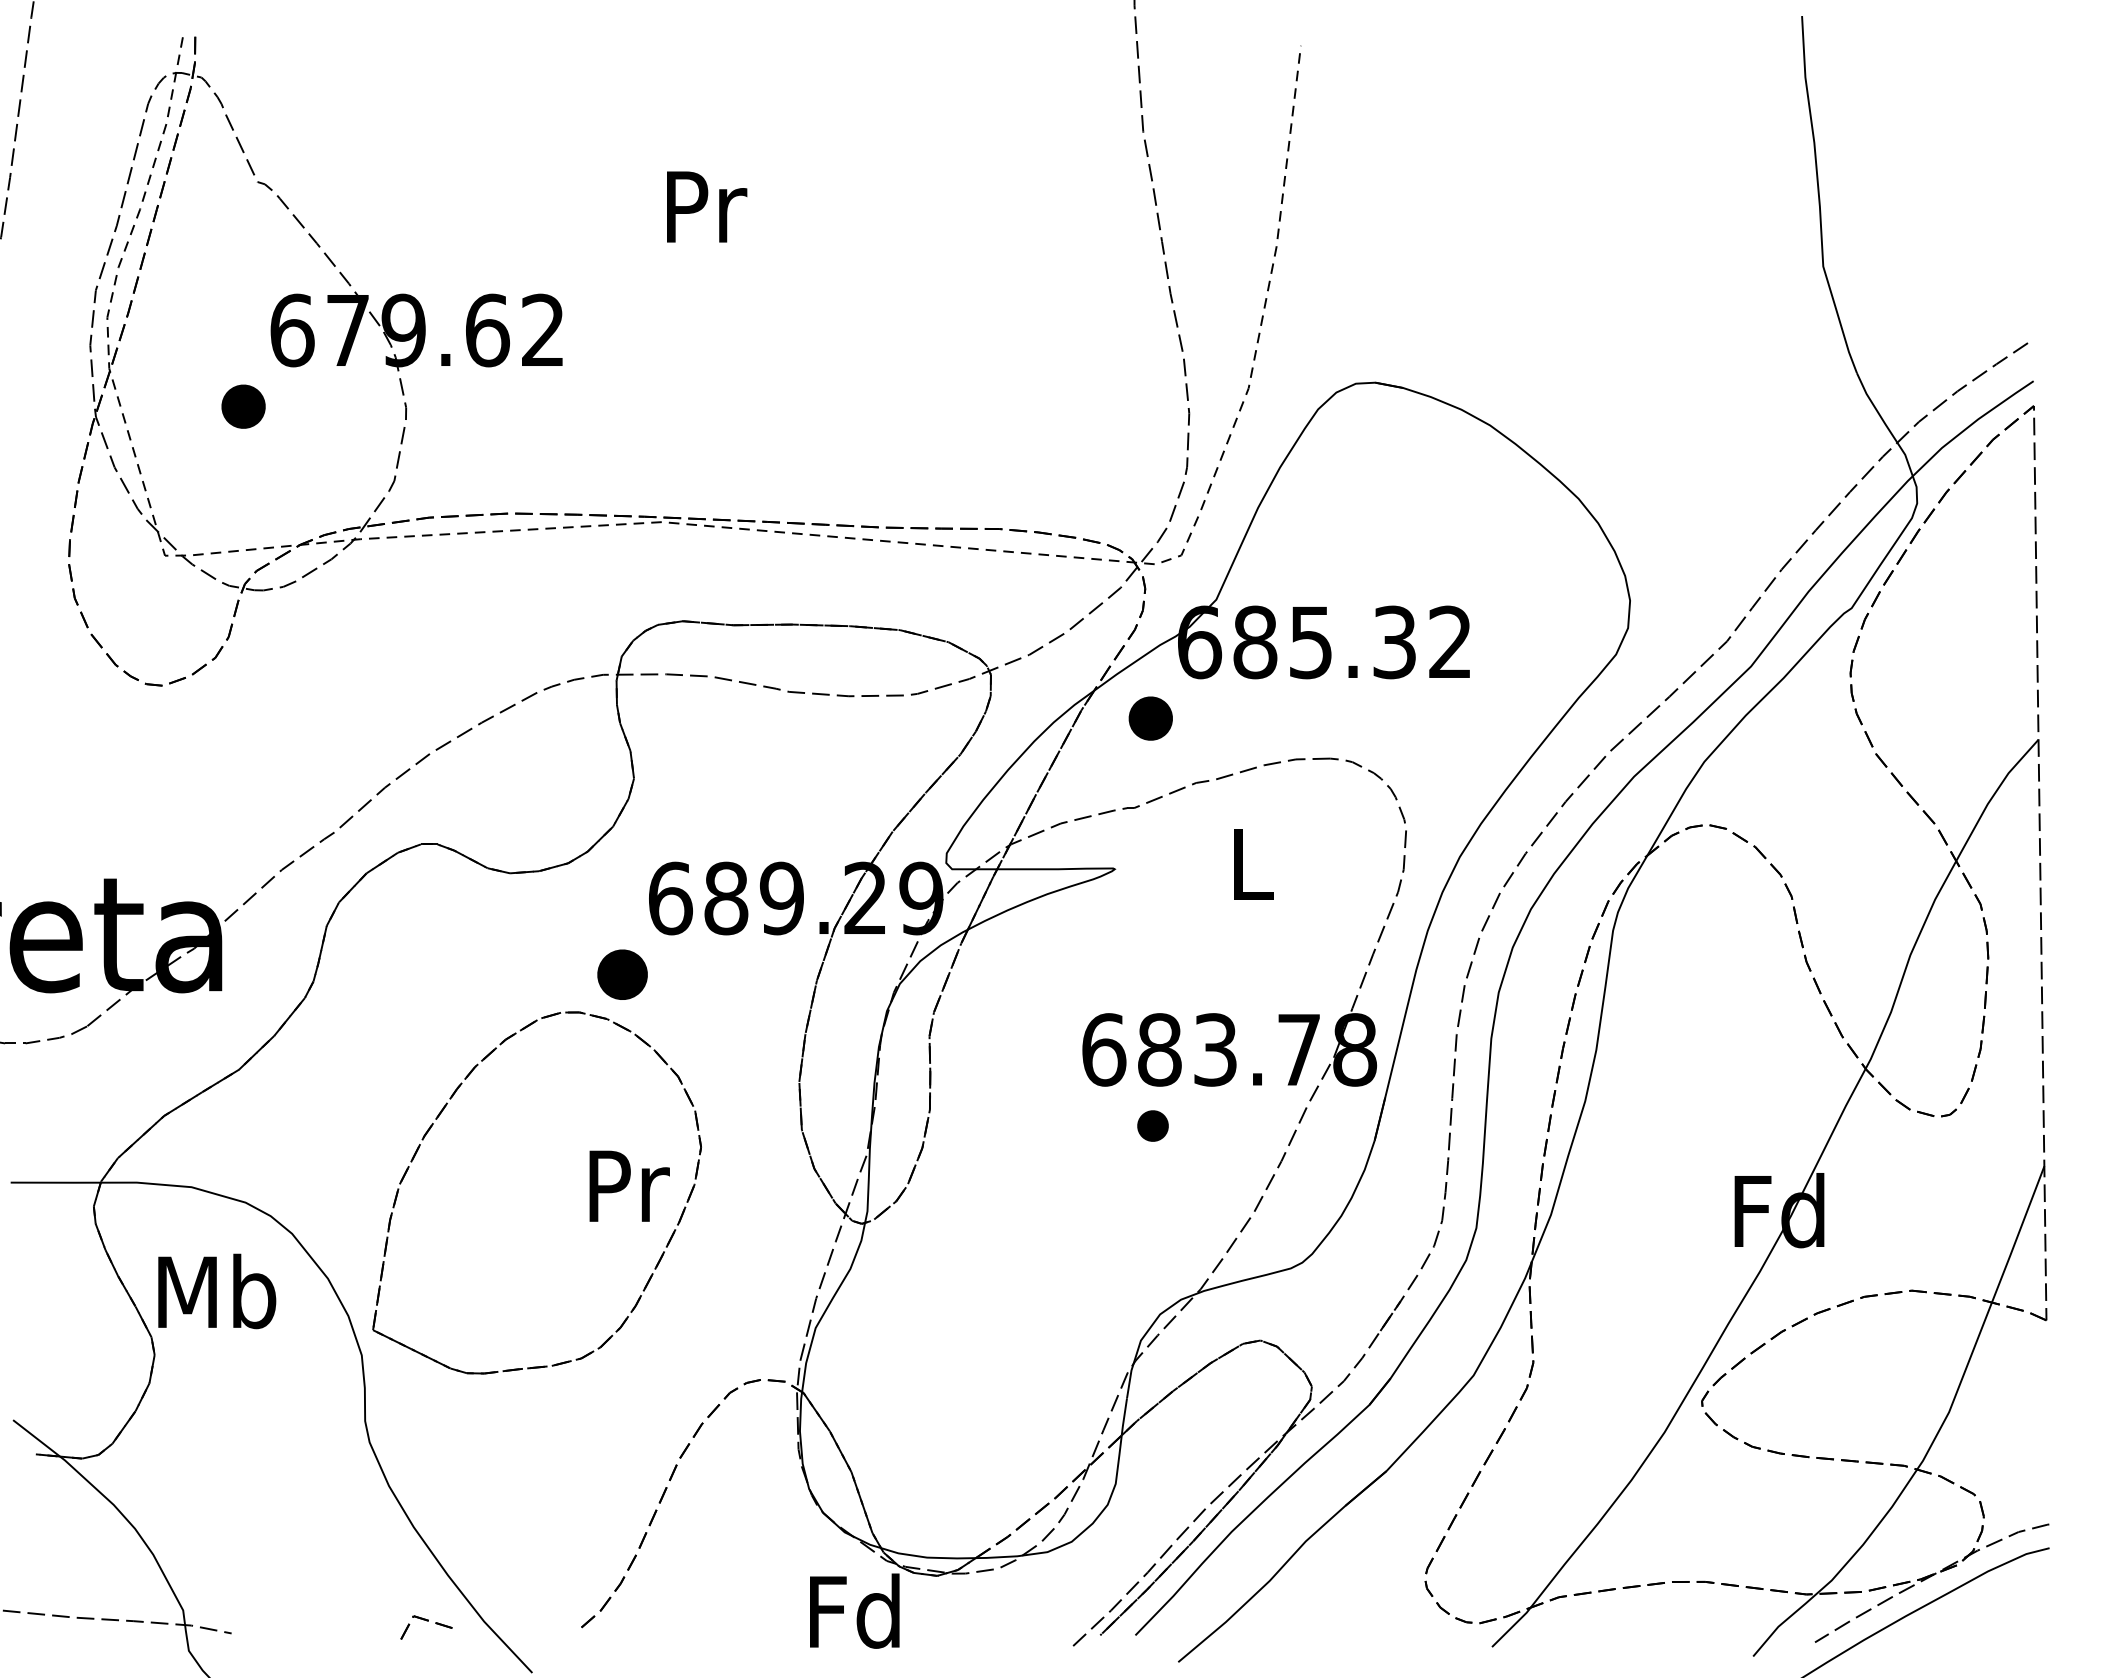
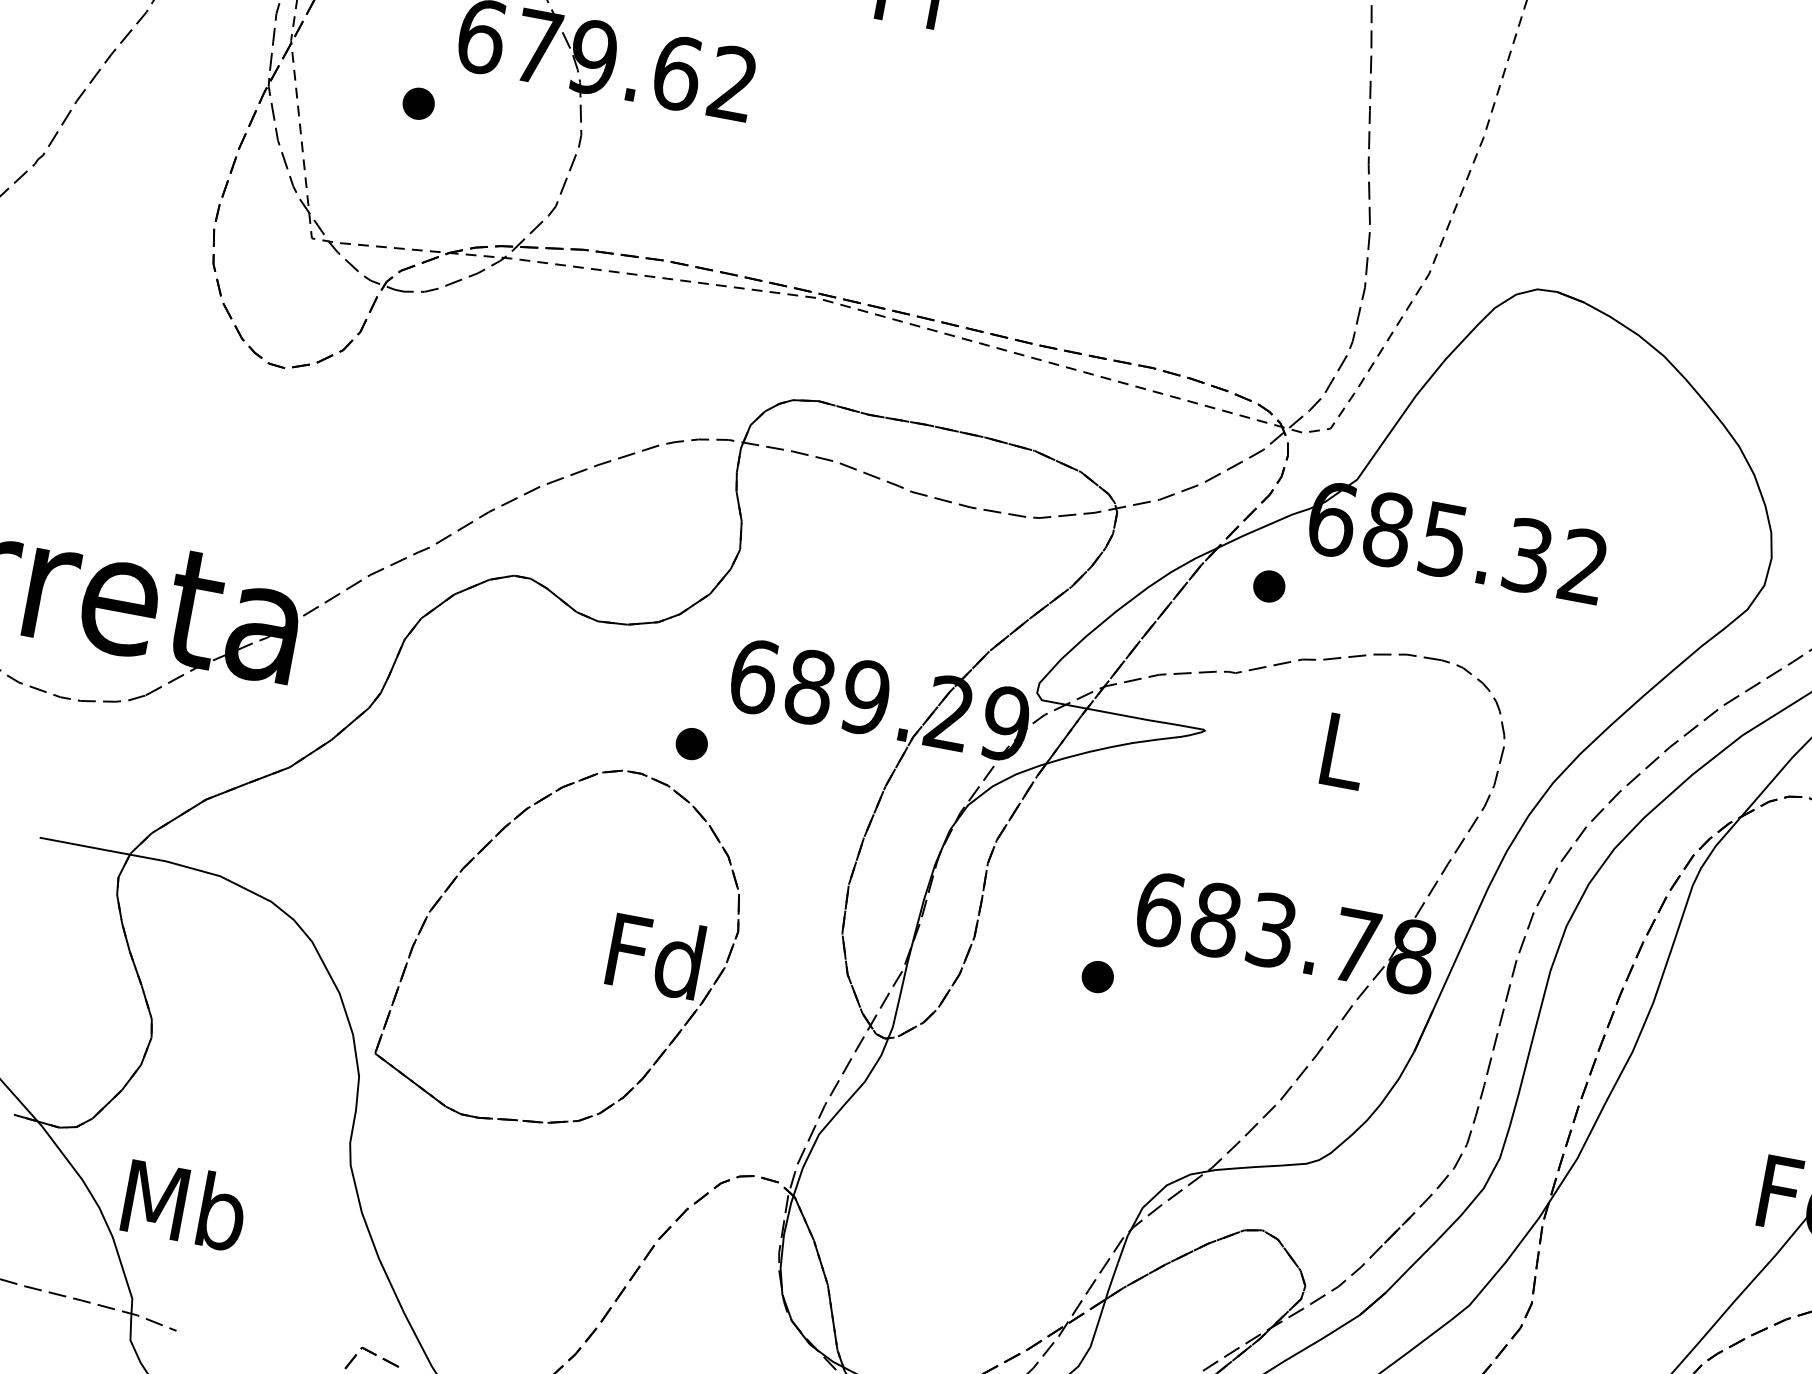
part: (243, 406) -> (418, 103), size x0.71
part: (1150, 718) -> (1268, 586), size x0.71
part: (622, 974) -> (691, 743), size x0.62
part: (1152, 1125) -> (1097, 976), moved
text: (625, 1185) -> (655, 955), Pr -> Fd
text: (217, 1291) -> (185, 1205), moved

